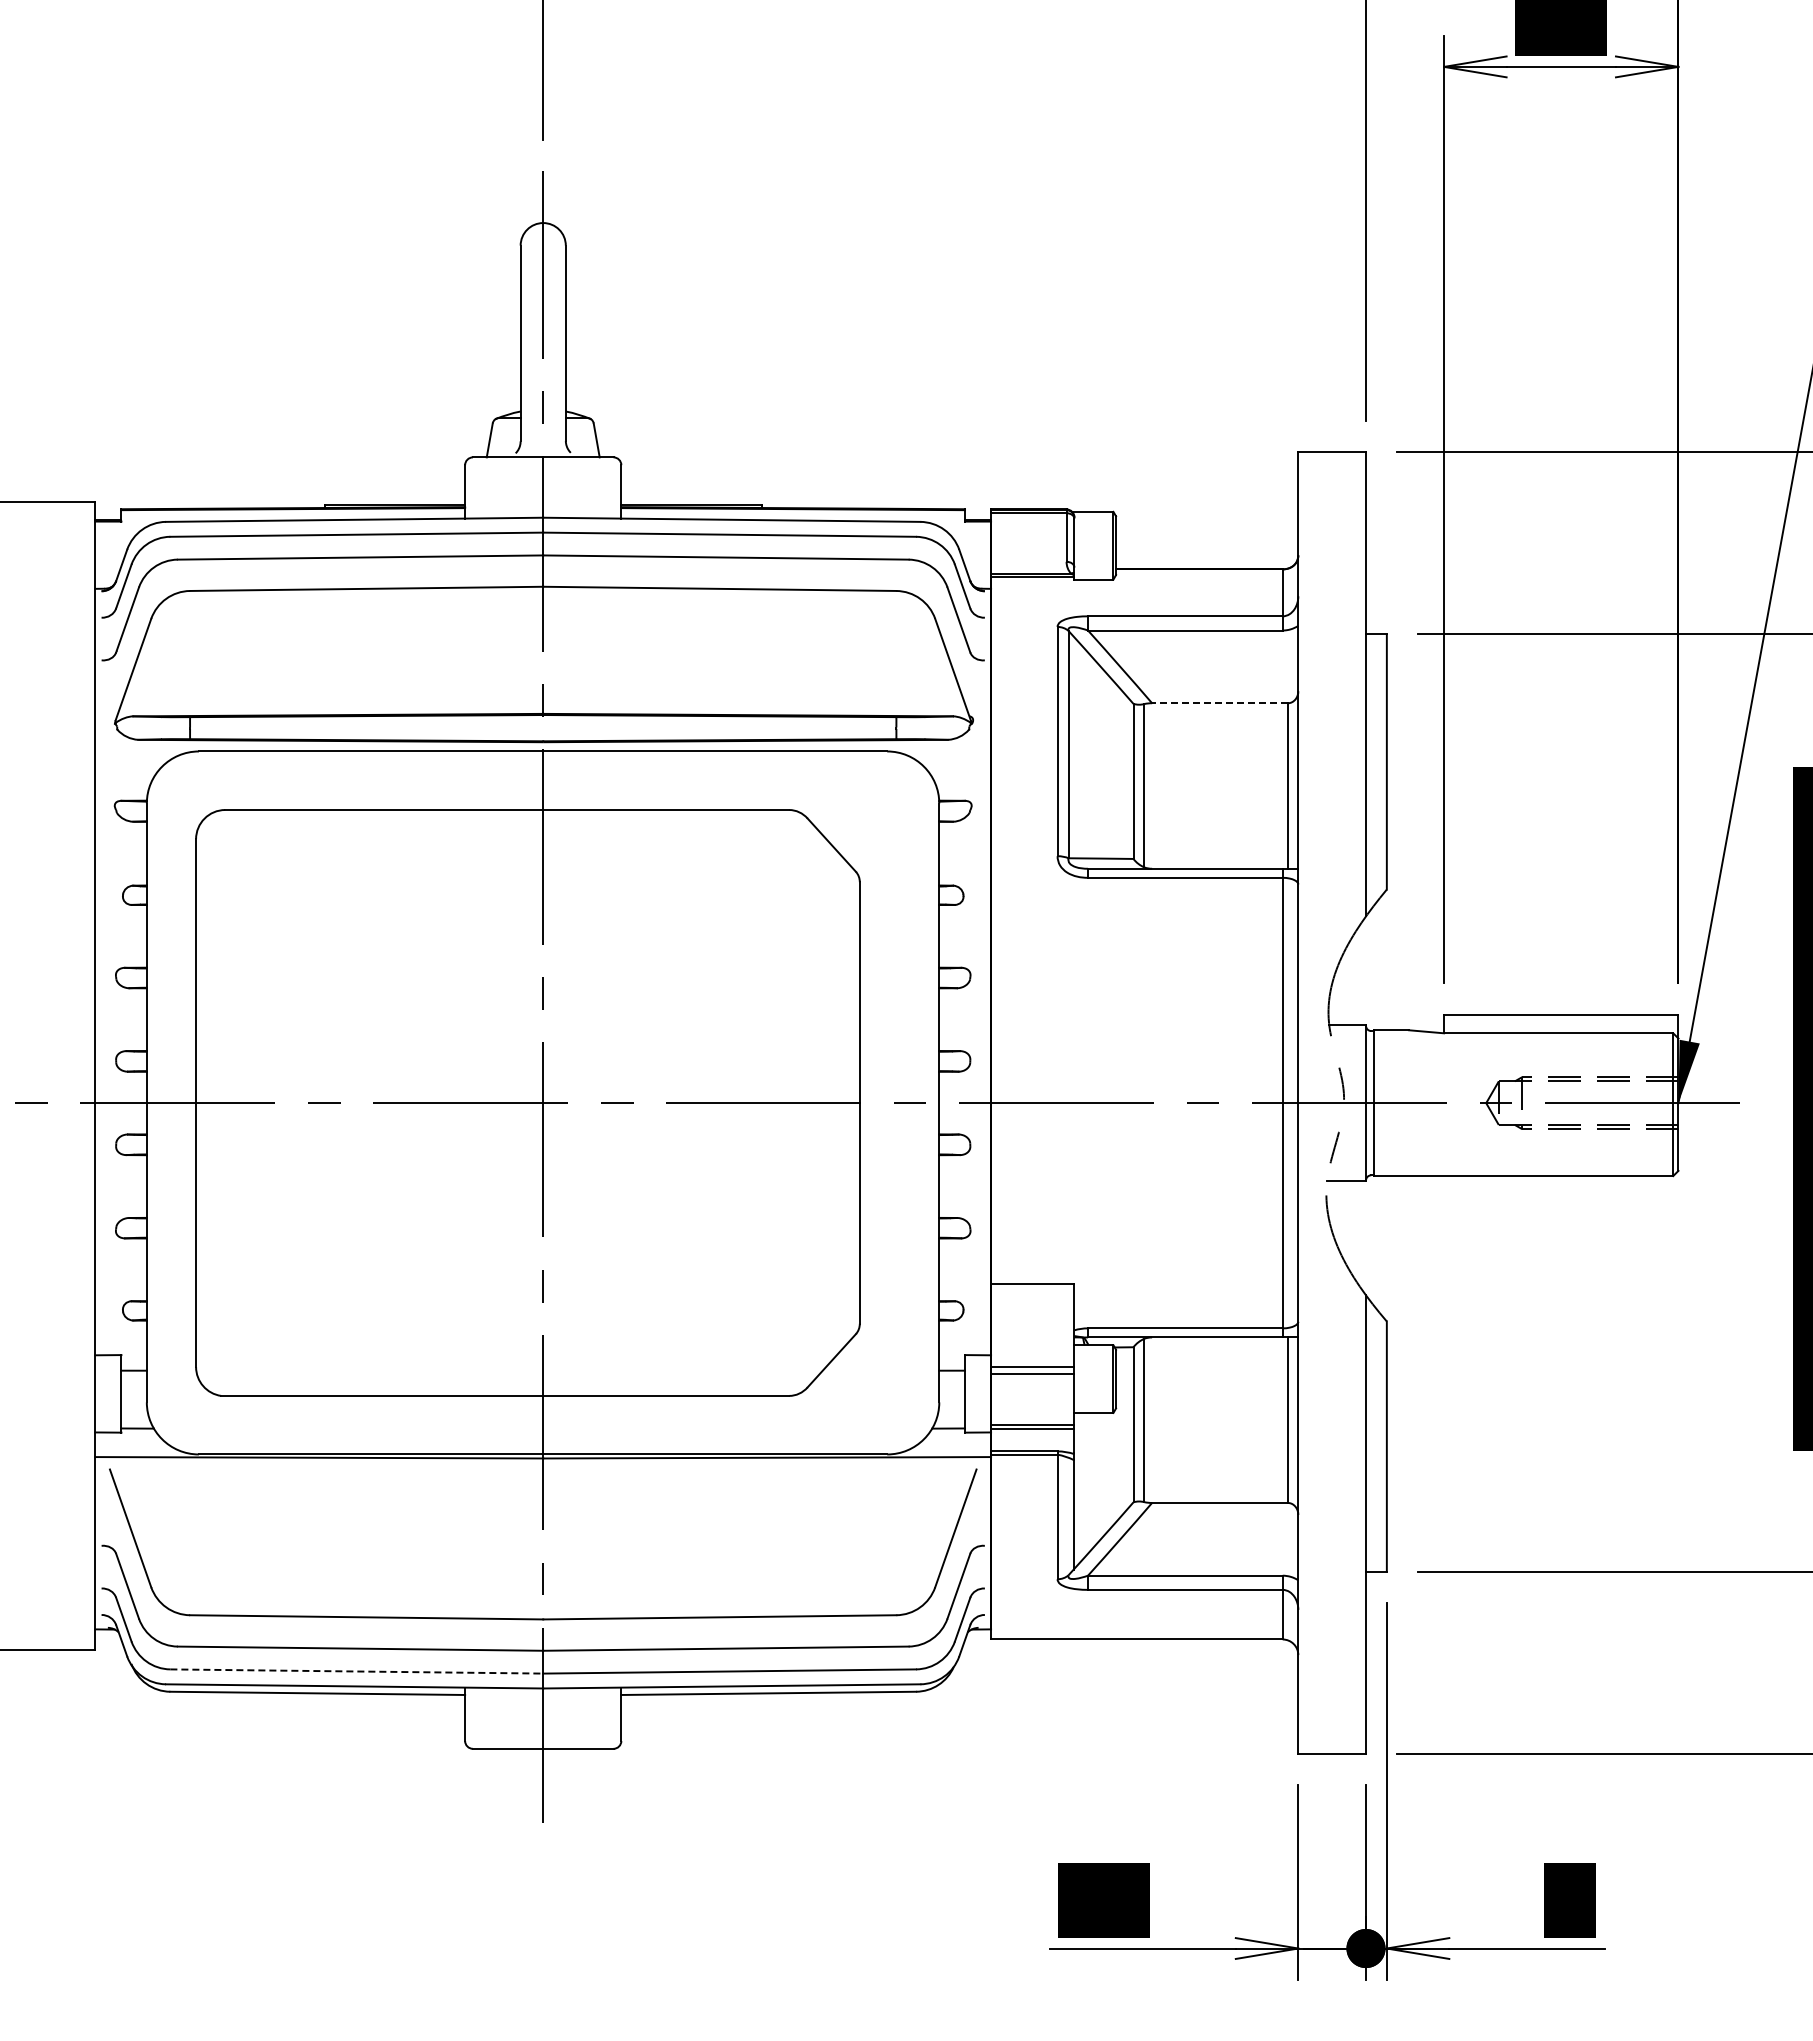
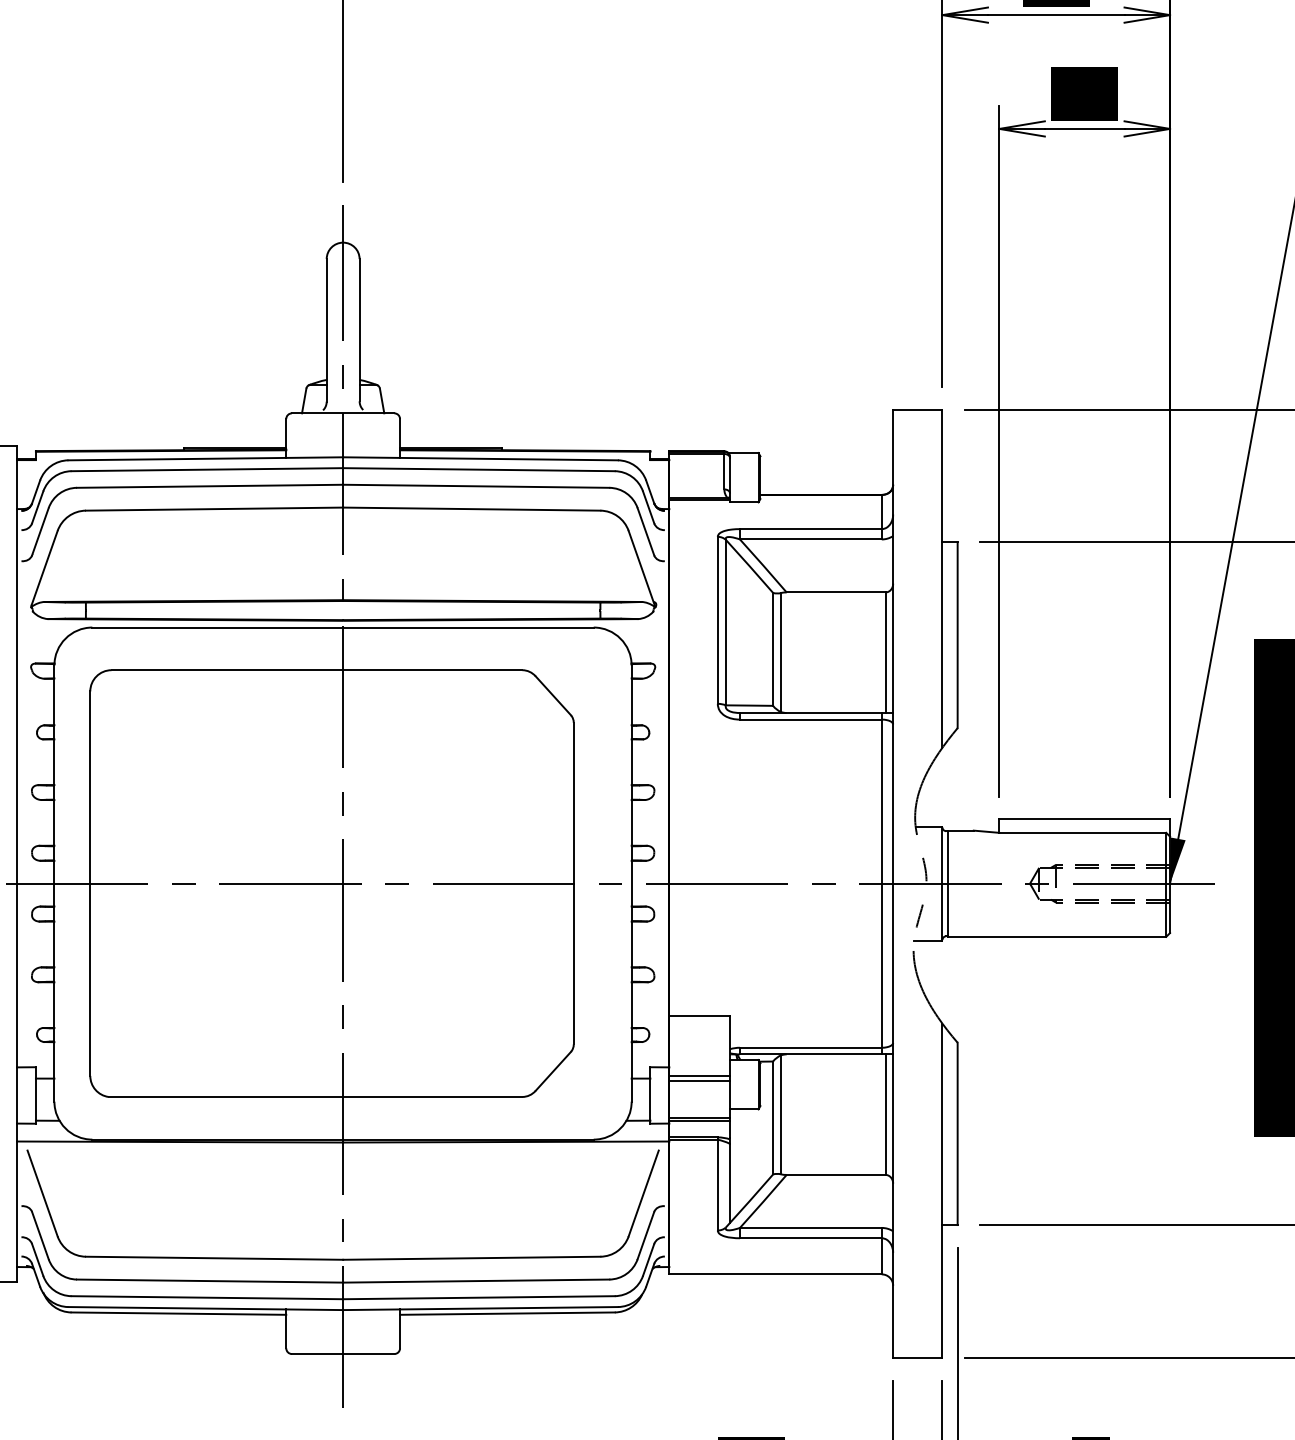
line: (1220, 703) -> (836, 592), dashed -> solid
line: (357, 1671) -> (207, 1297), dashed -> solid

